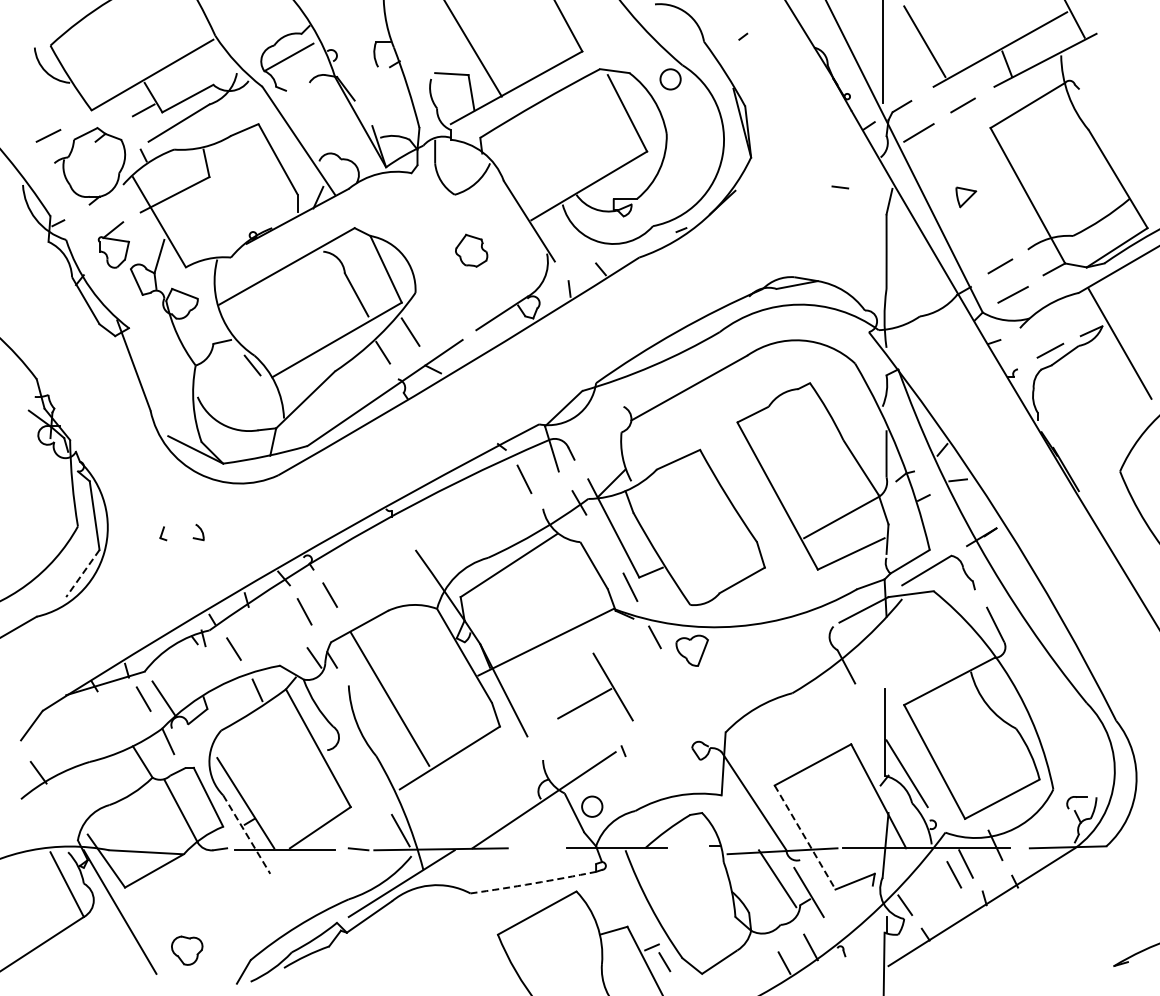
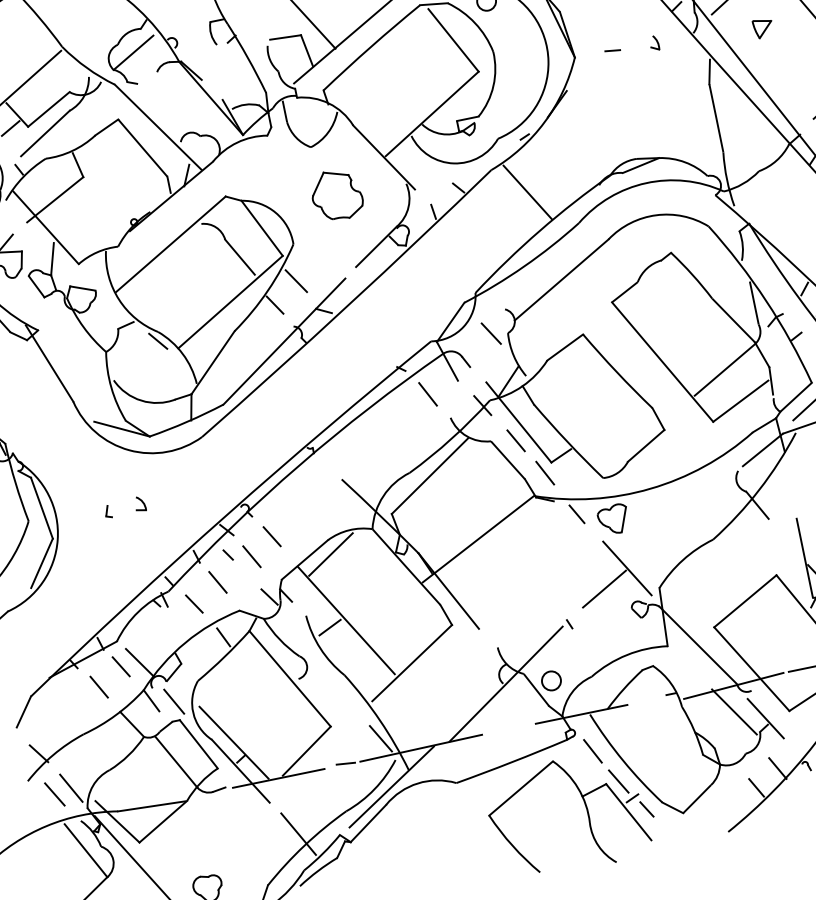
part: (837, 159) -> (654, 43), added
line: (840, 187) -> (612, 50), moved
part: (966, 197) -> (763, 28), moved
part: (471, 250) -> (336, 195), size x1.67
line: (672, 288) -> (527, 192), added
line: (603, 429) -> (490, 333), added
line: (606, 546) -> (515, 440), added
line: (82, 573) -> (41, 563), dashed -> solid
line: (279, 604) -> (227, 554), added
line: (387, 626) -> (330, 554), added
line: (263, 631) -> (218, 582), added
part: (600, 693) -> (617, 576), moved
line: (371, 702) -> (330, 627), added
line: (116, 715) -> (99, 686), added
line: (191, 746) -> (173, 701), added
line: (65, 815) -> (71, 787), added
line: (46, 818) -> (54, 794), added
line: (246, 834) -> (240, 771), dashed -> solid
line: (805, 837) -> (752, 669), dashed -> solid
arc: (533, 883) -> (512, 762), dashed -> solid
line: (620, 889) -> (592, 751), added
line: (293, 912) -> (298, 833), added
line: (641, 926) -> (618, 781), added

